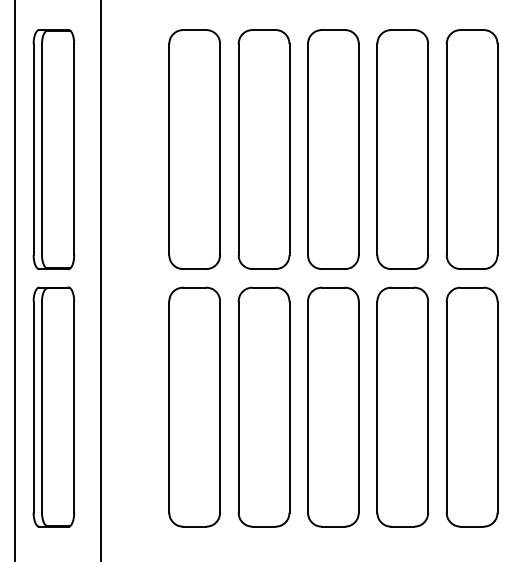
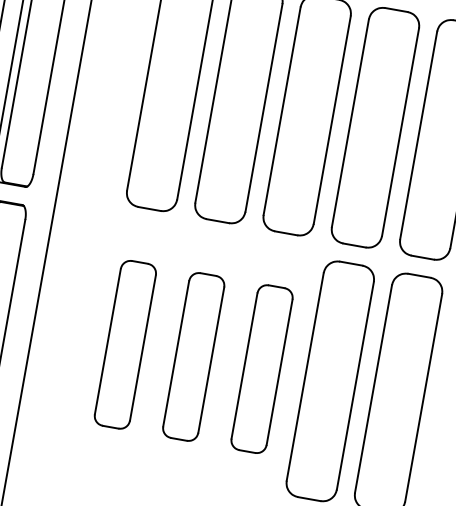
part: (194, 406) -> (125, 344), size x0.7
part: (263, 406) -> (193, 356), size x0.7
part: (333, 406) -> (262, 368), size x0.7

